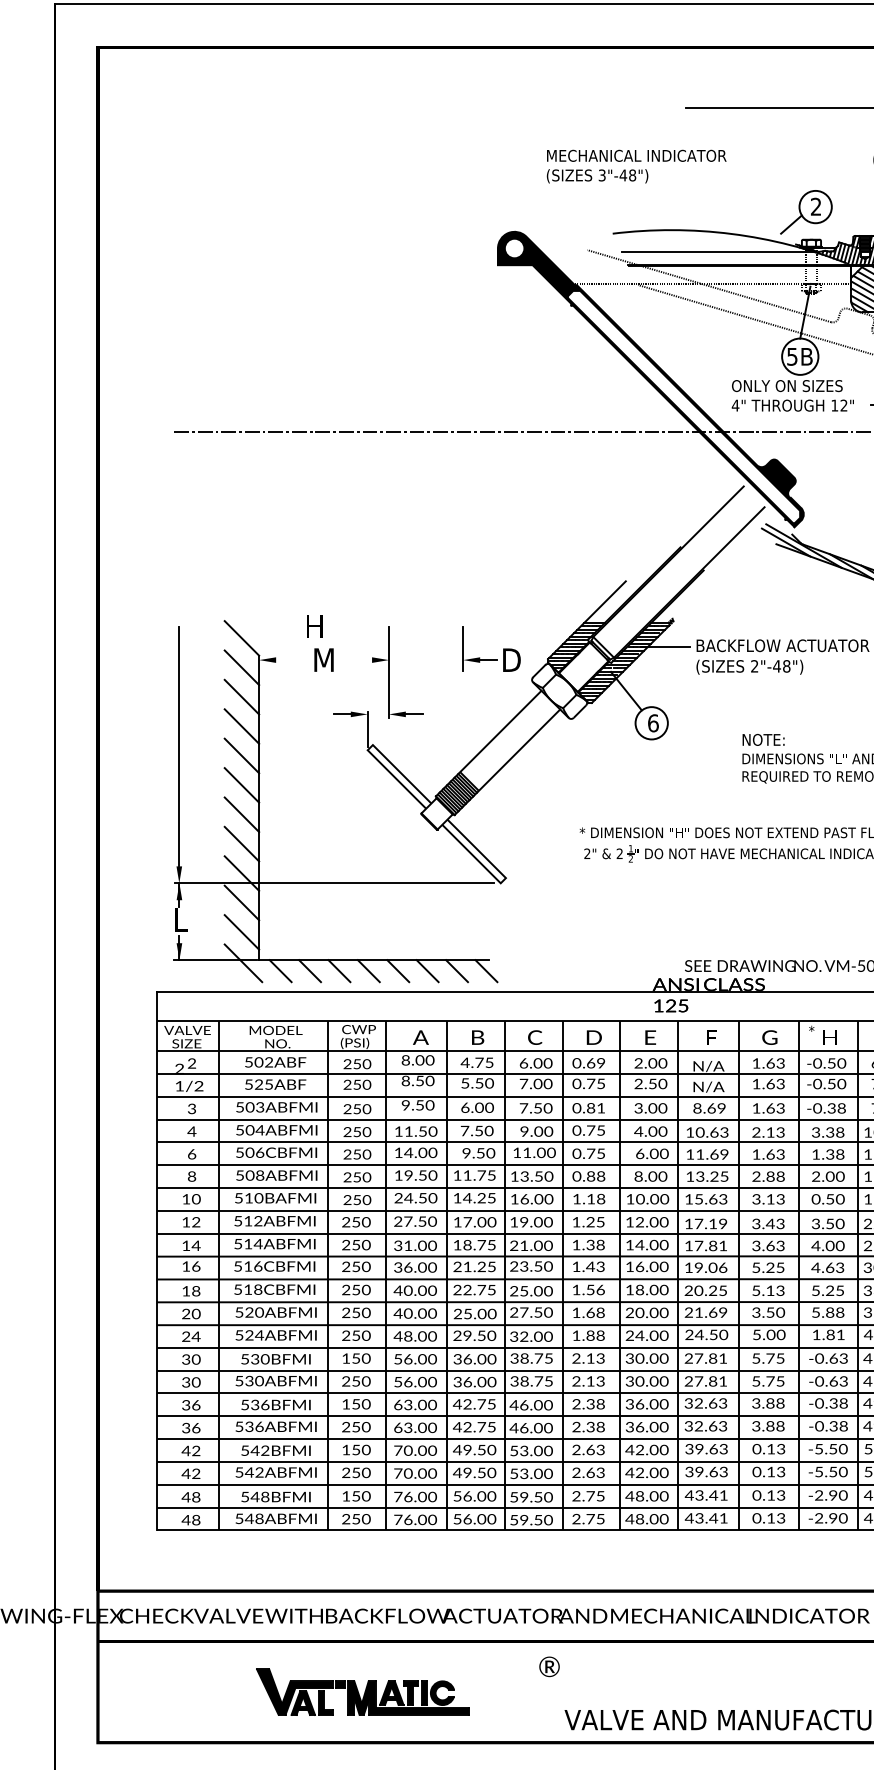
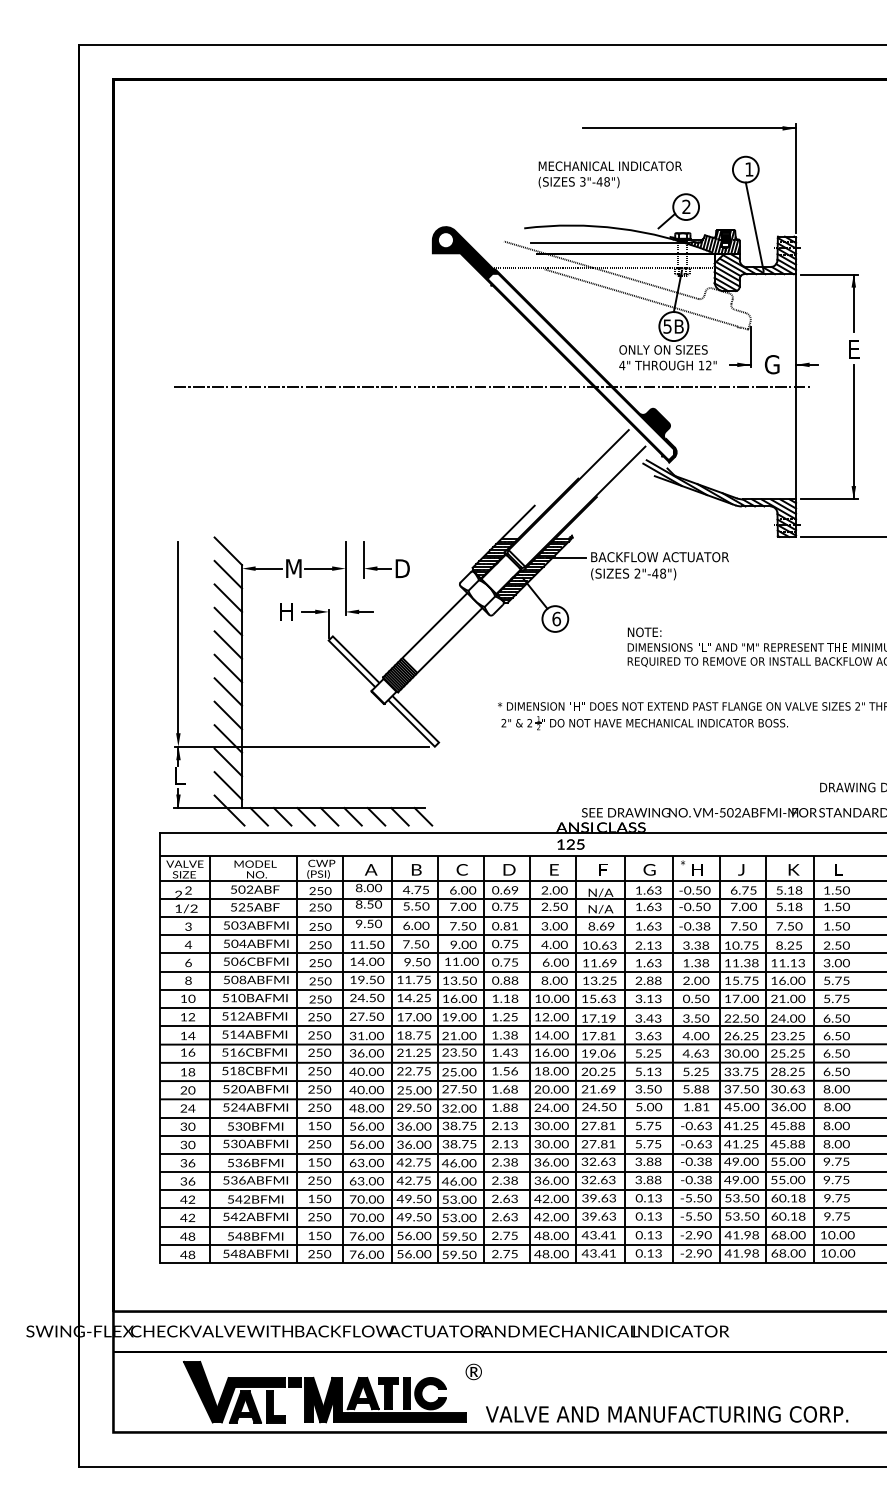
text: (635, 166) -> (609, 174), moved
text: (314, 626) -> (286, 611), moved
part: (502, 648) -> (395, 559), moved
line: (292, 659) -> (268, 568), added
line: (354, 659) -> (318, 568), added
part: (362, 1691) -> (324, 1391), size x1.67

